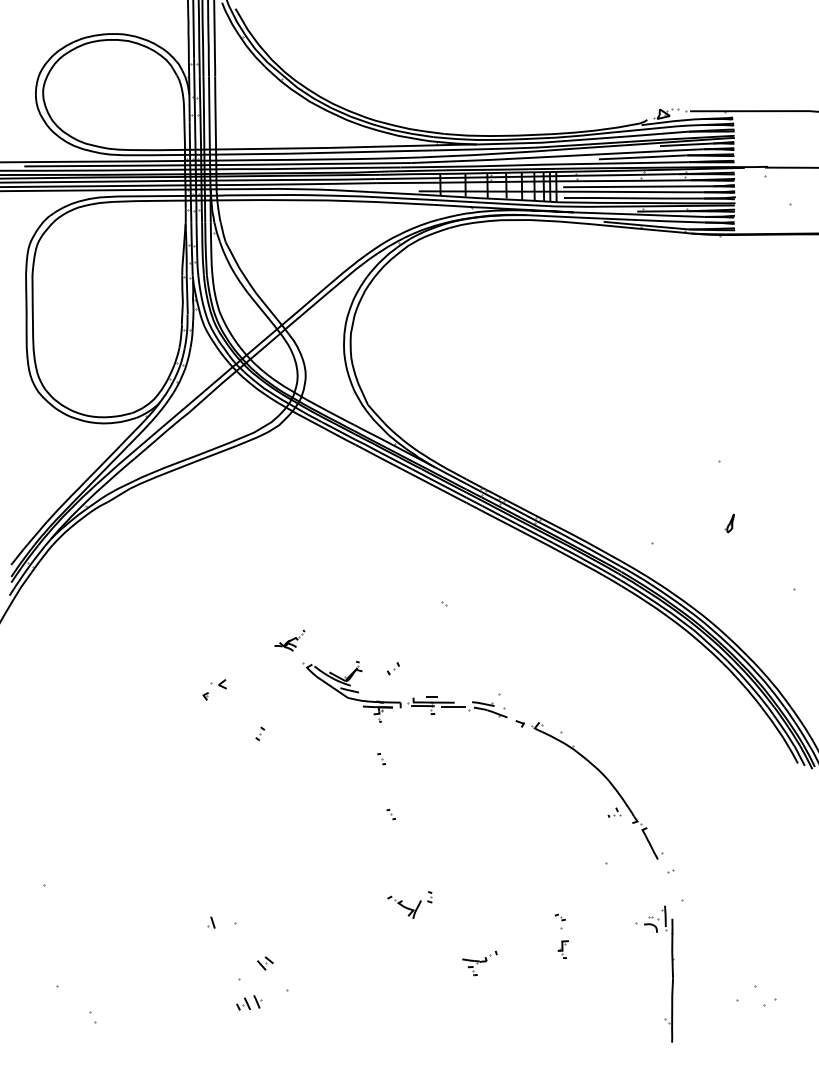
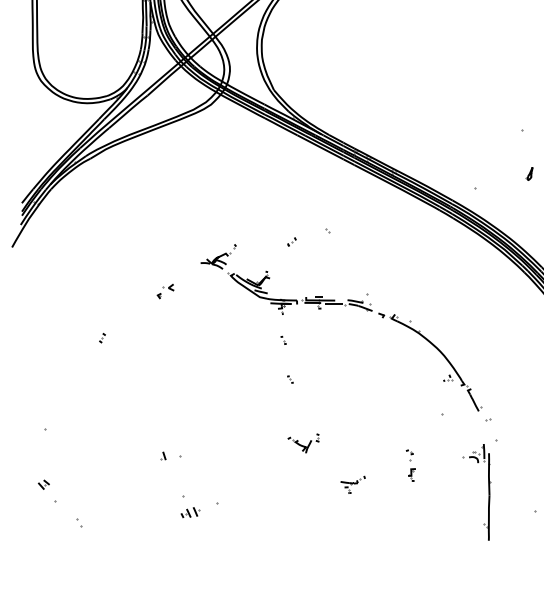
part: (289, 640) -> (218, 256), size x1.67
part: (393, 668) -> (292, 241), moved
part: (260, 733) -> (102, 337), moved
part: (265, 963) -> (44, 484), moved

